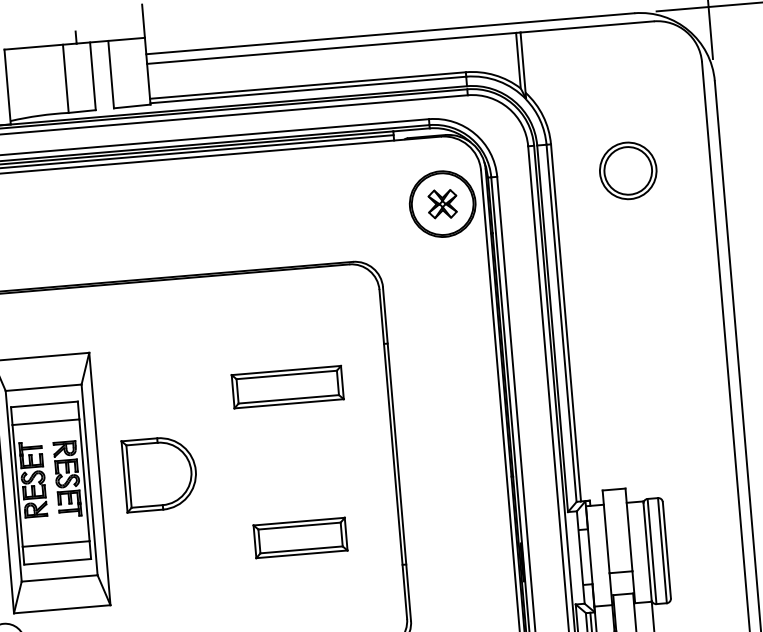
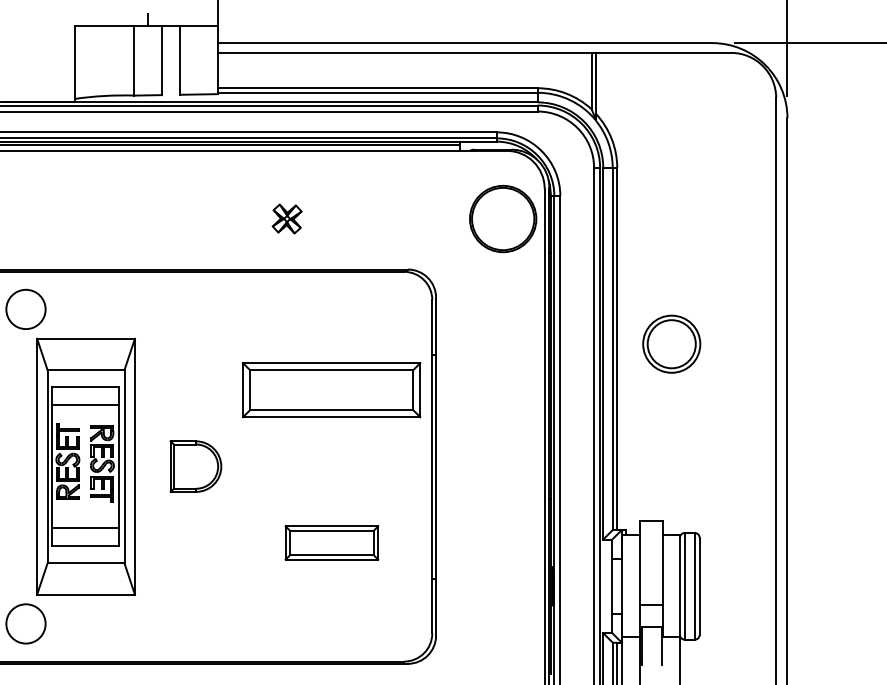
part: (627, 170) -> (671, 343), moved
part: (441, 203) -> (286, 218), moved
part: (287, 386) -> (331, 389), size x1.6
part: (159, 473) -> (195, 466), size x0.7

